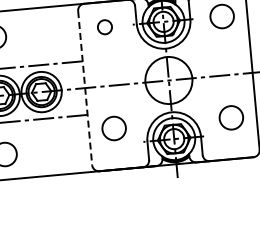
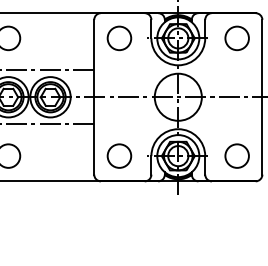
circle: (105, 27) -> (119, 38), size x1.67
line: (85, 88) -> (94, 97), dashed -> solid
circle: (230, 117) -> (236, 155), moved
circle: (114, 127) -> (119, 155), moved

